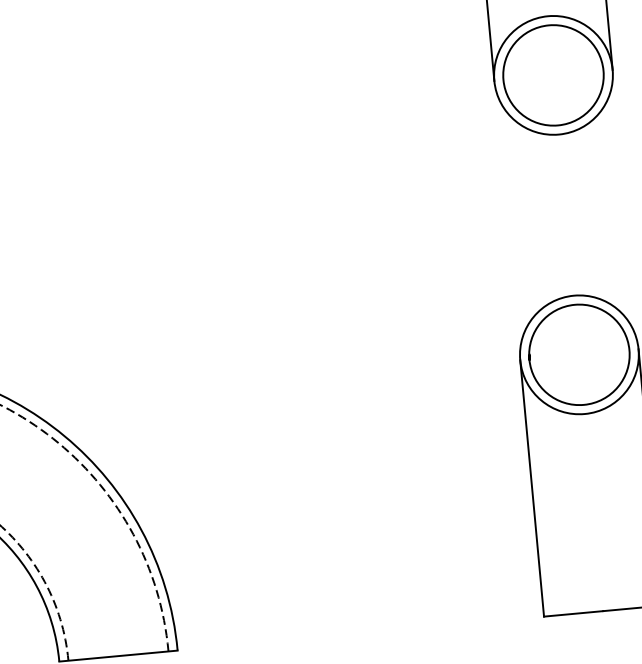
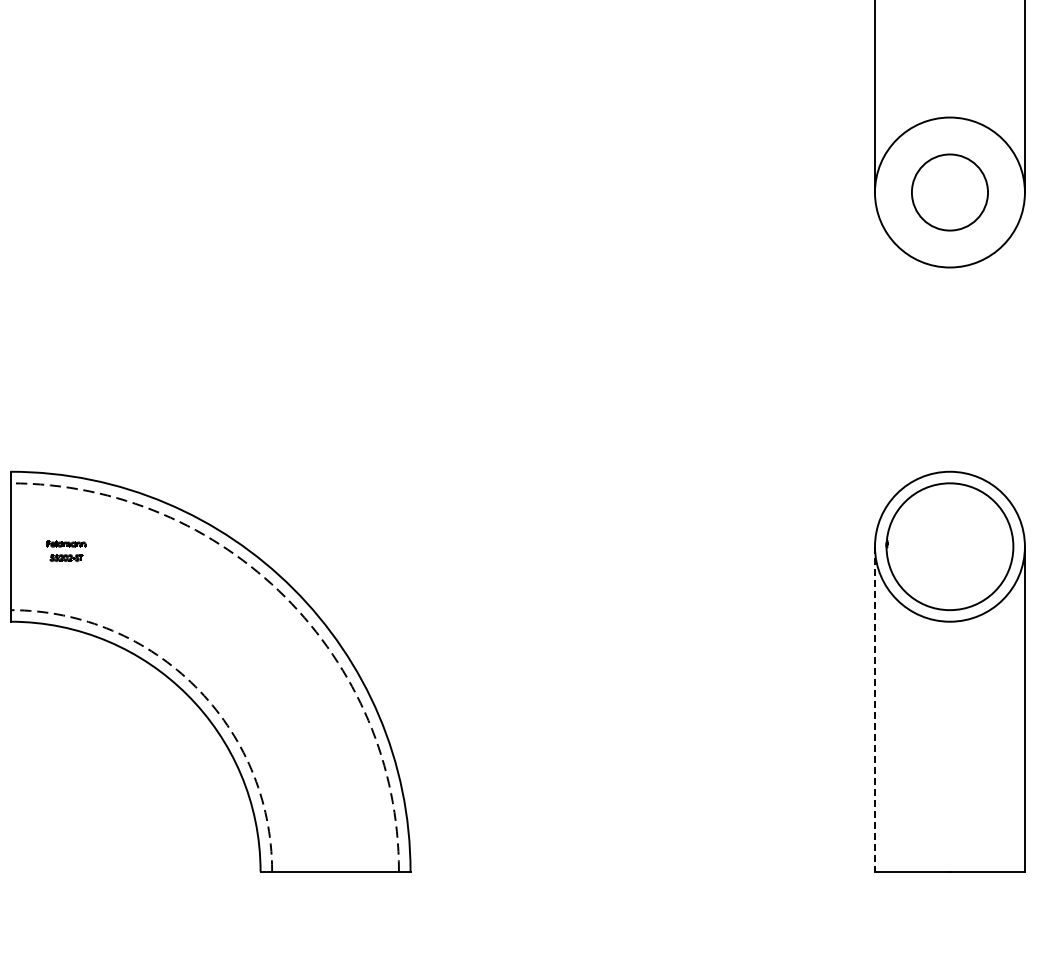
circle: (553, 75) -> (949, 192), size x0.6
line: (531, 488) -> (874, 709), solid -> dashed

